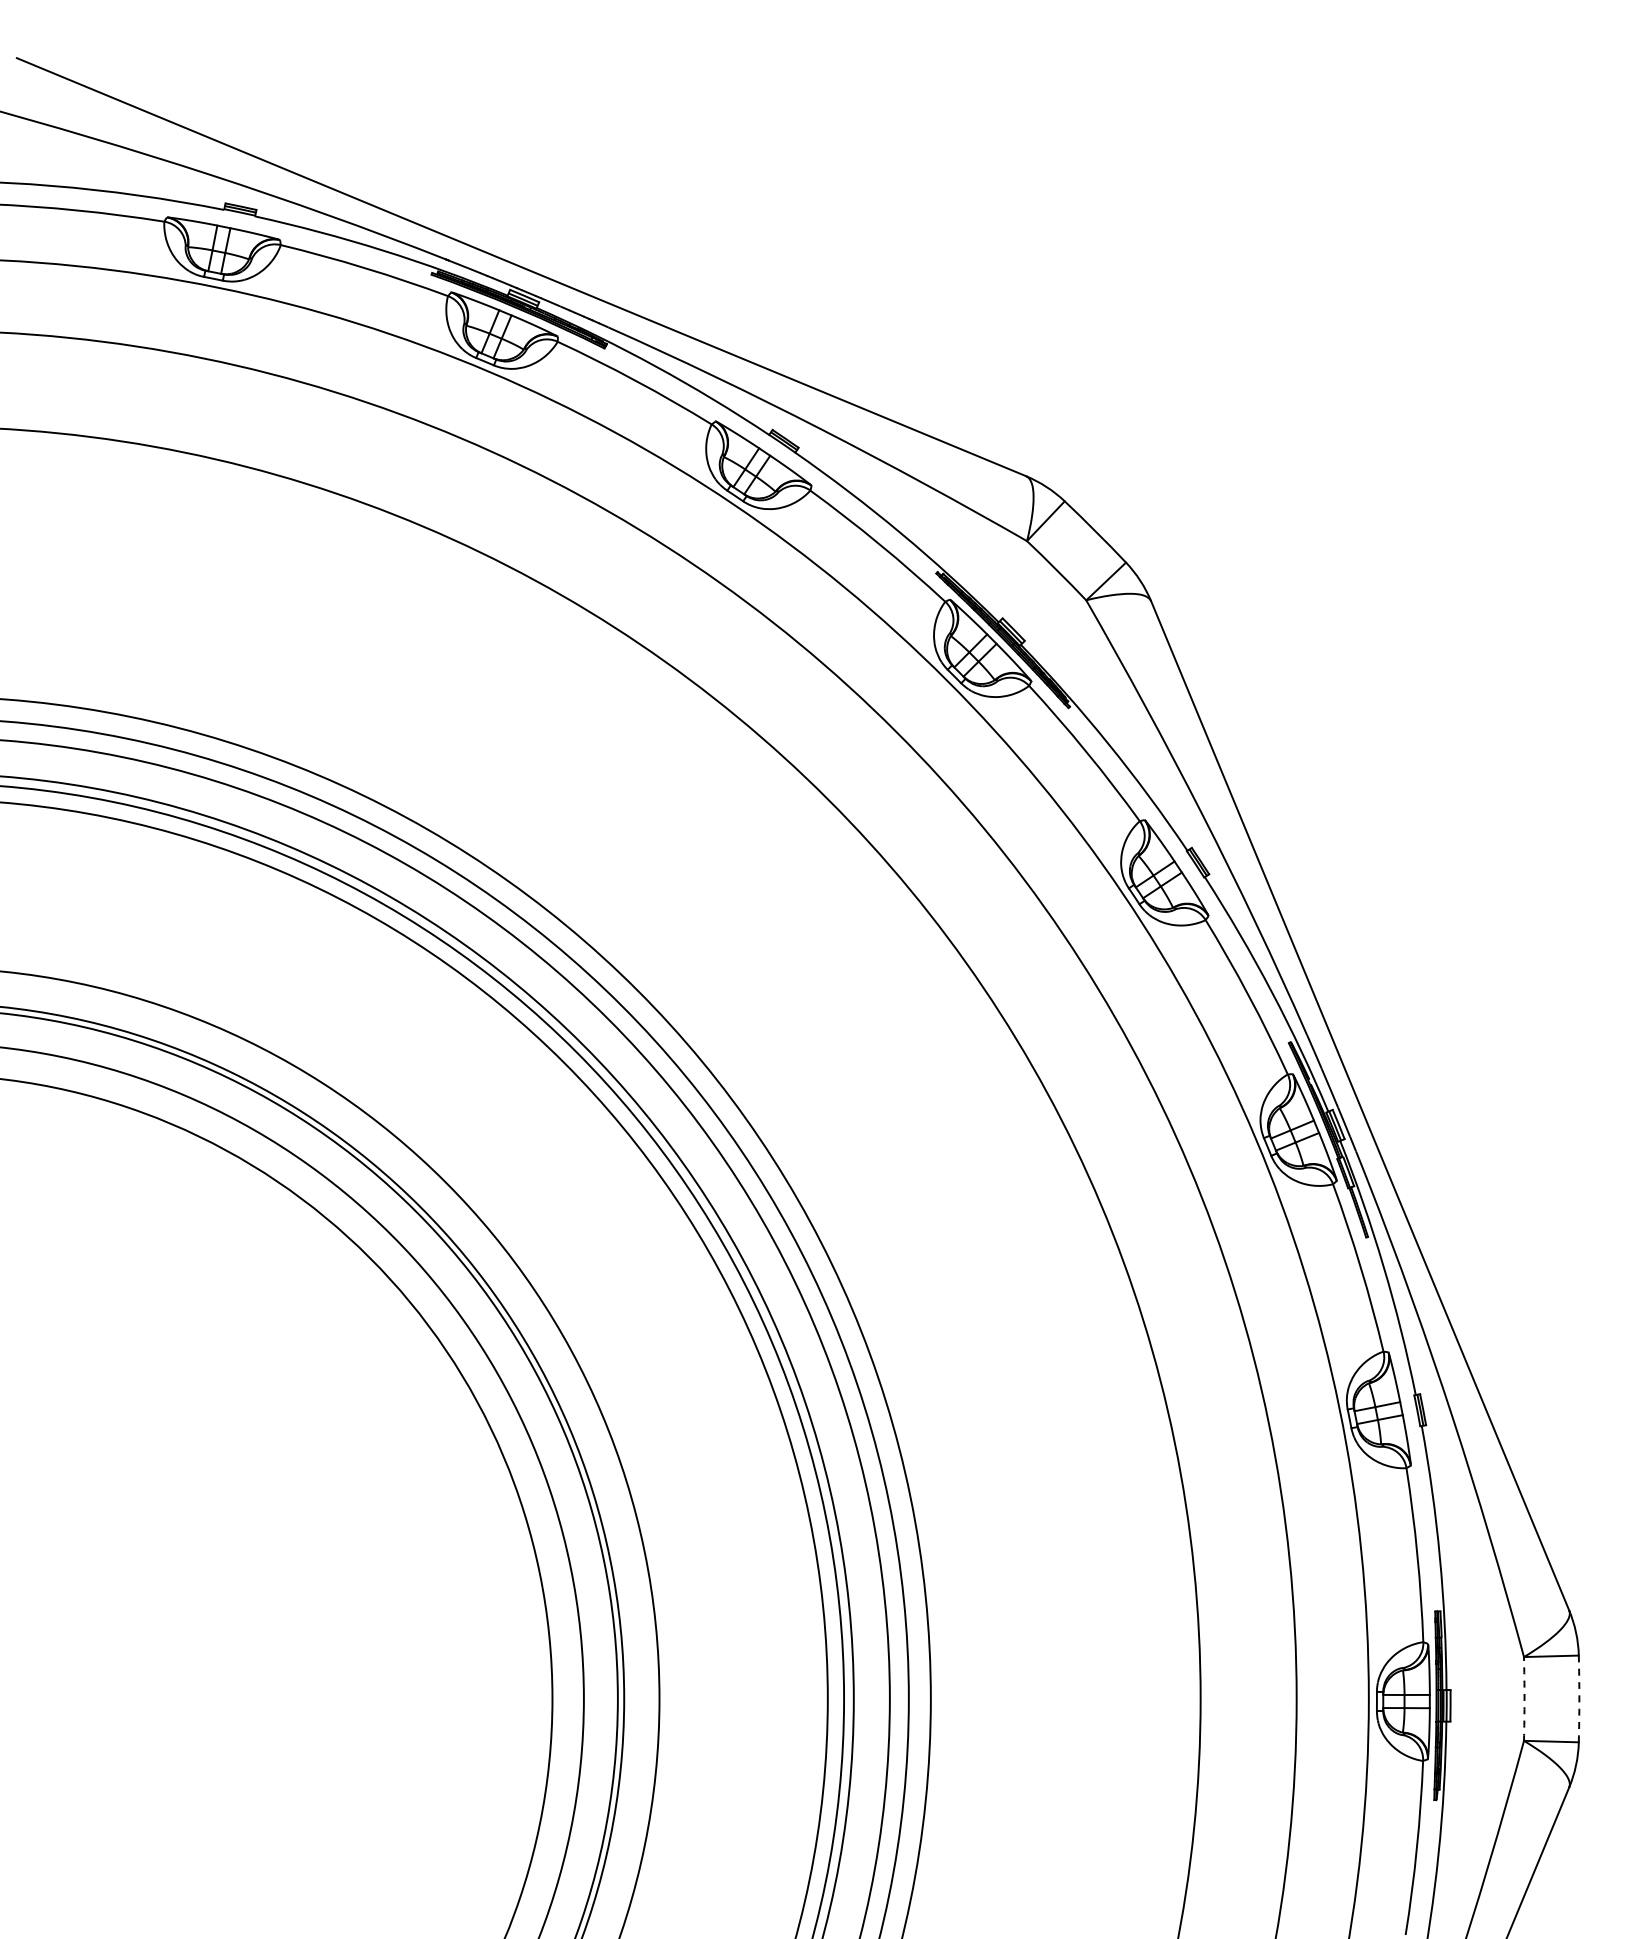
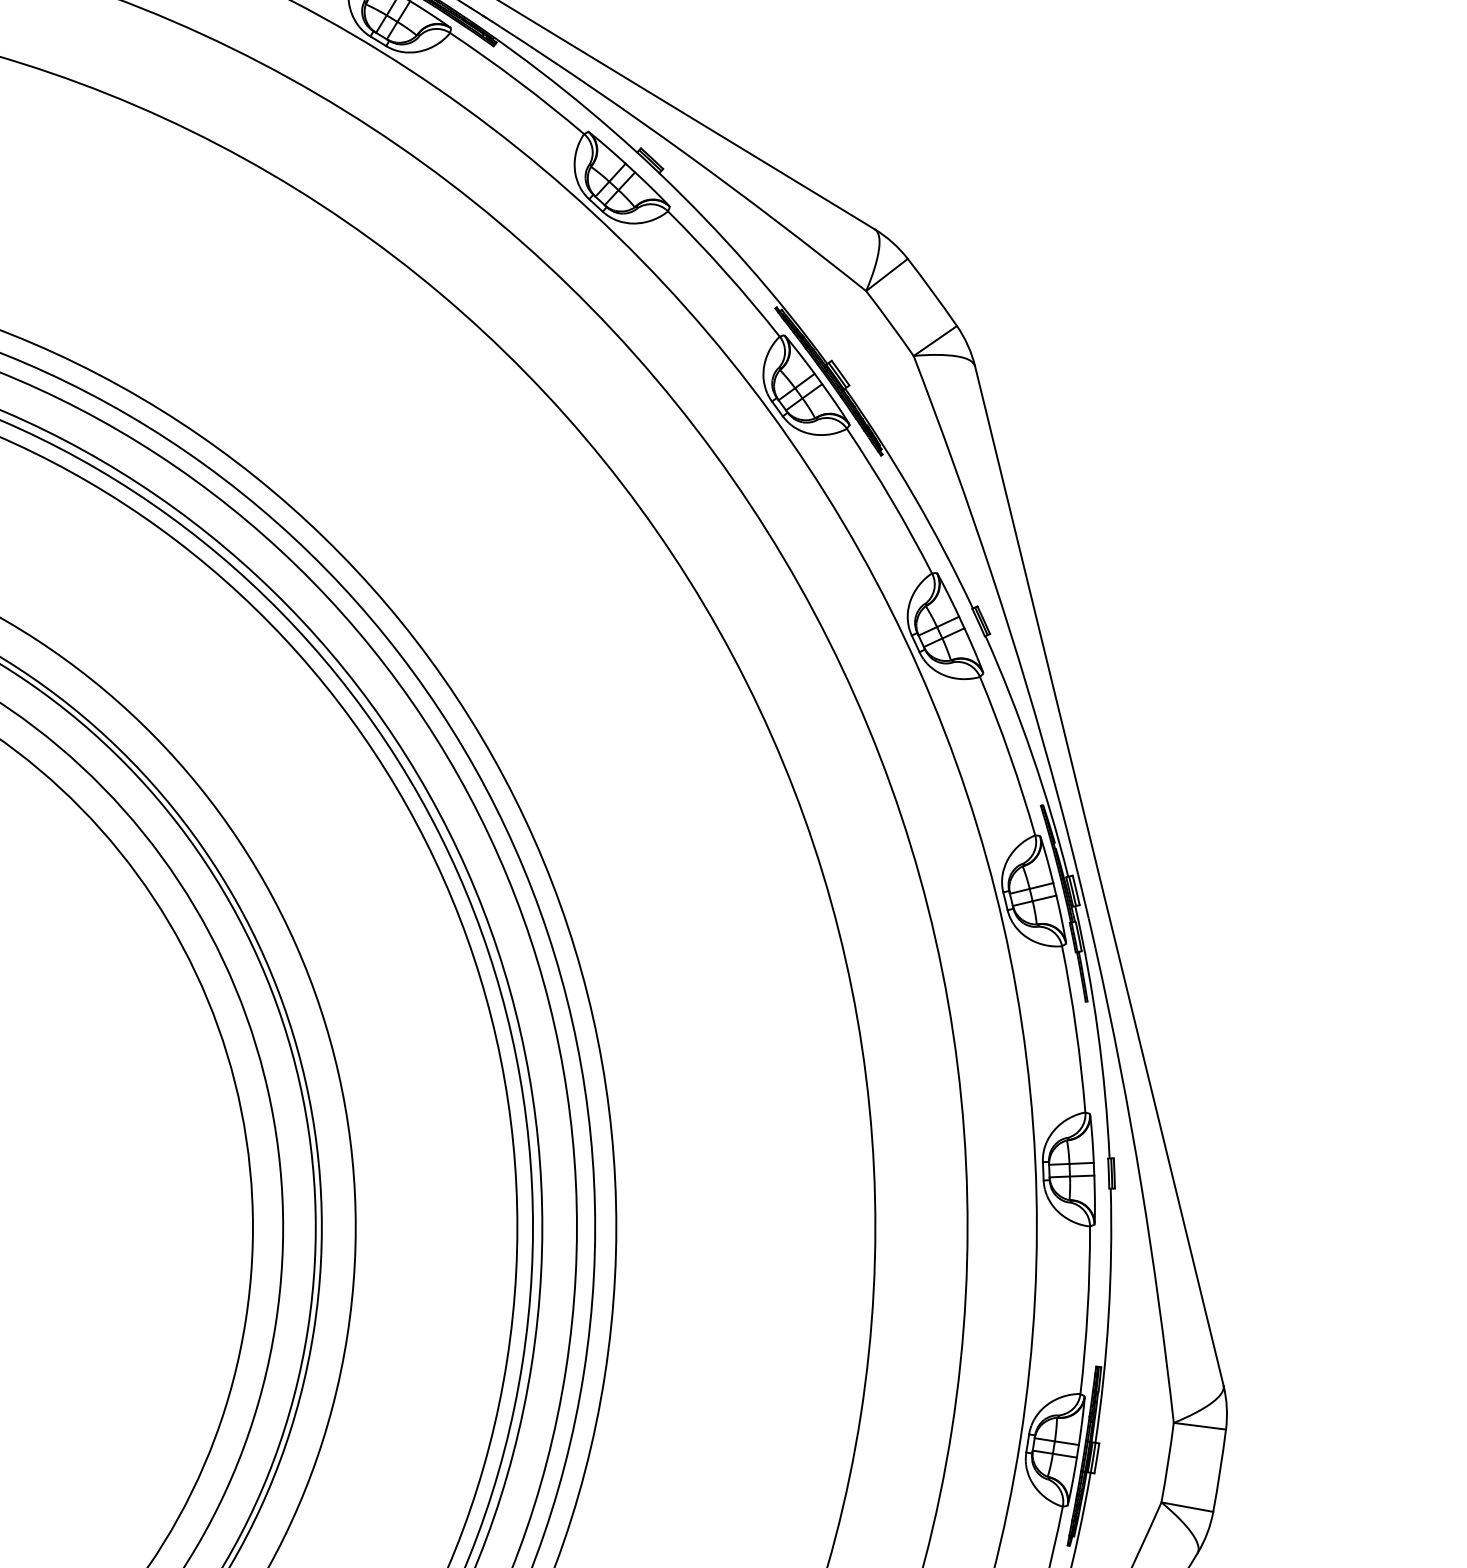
arc: (1524, 1698) -> (1168, 1462), dashed -> solid
arc: (1579, 1698) -> (1220, 1470), dashed -> solid

